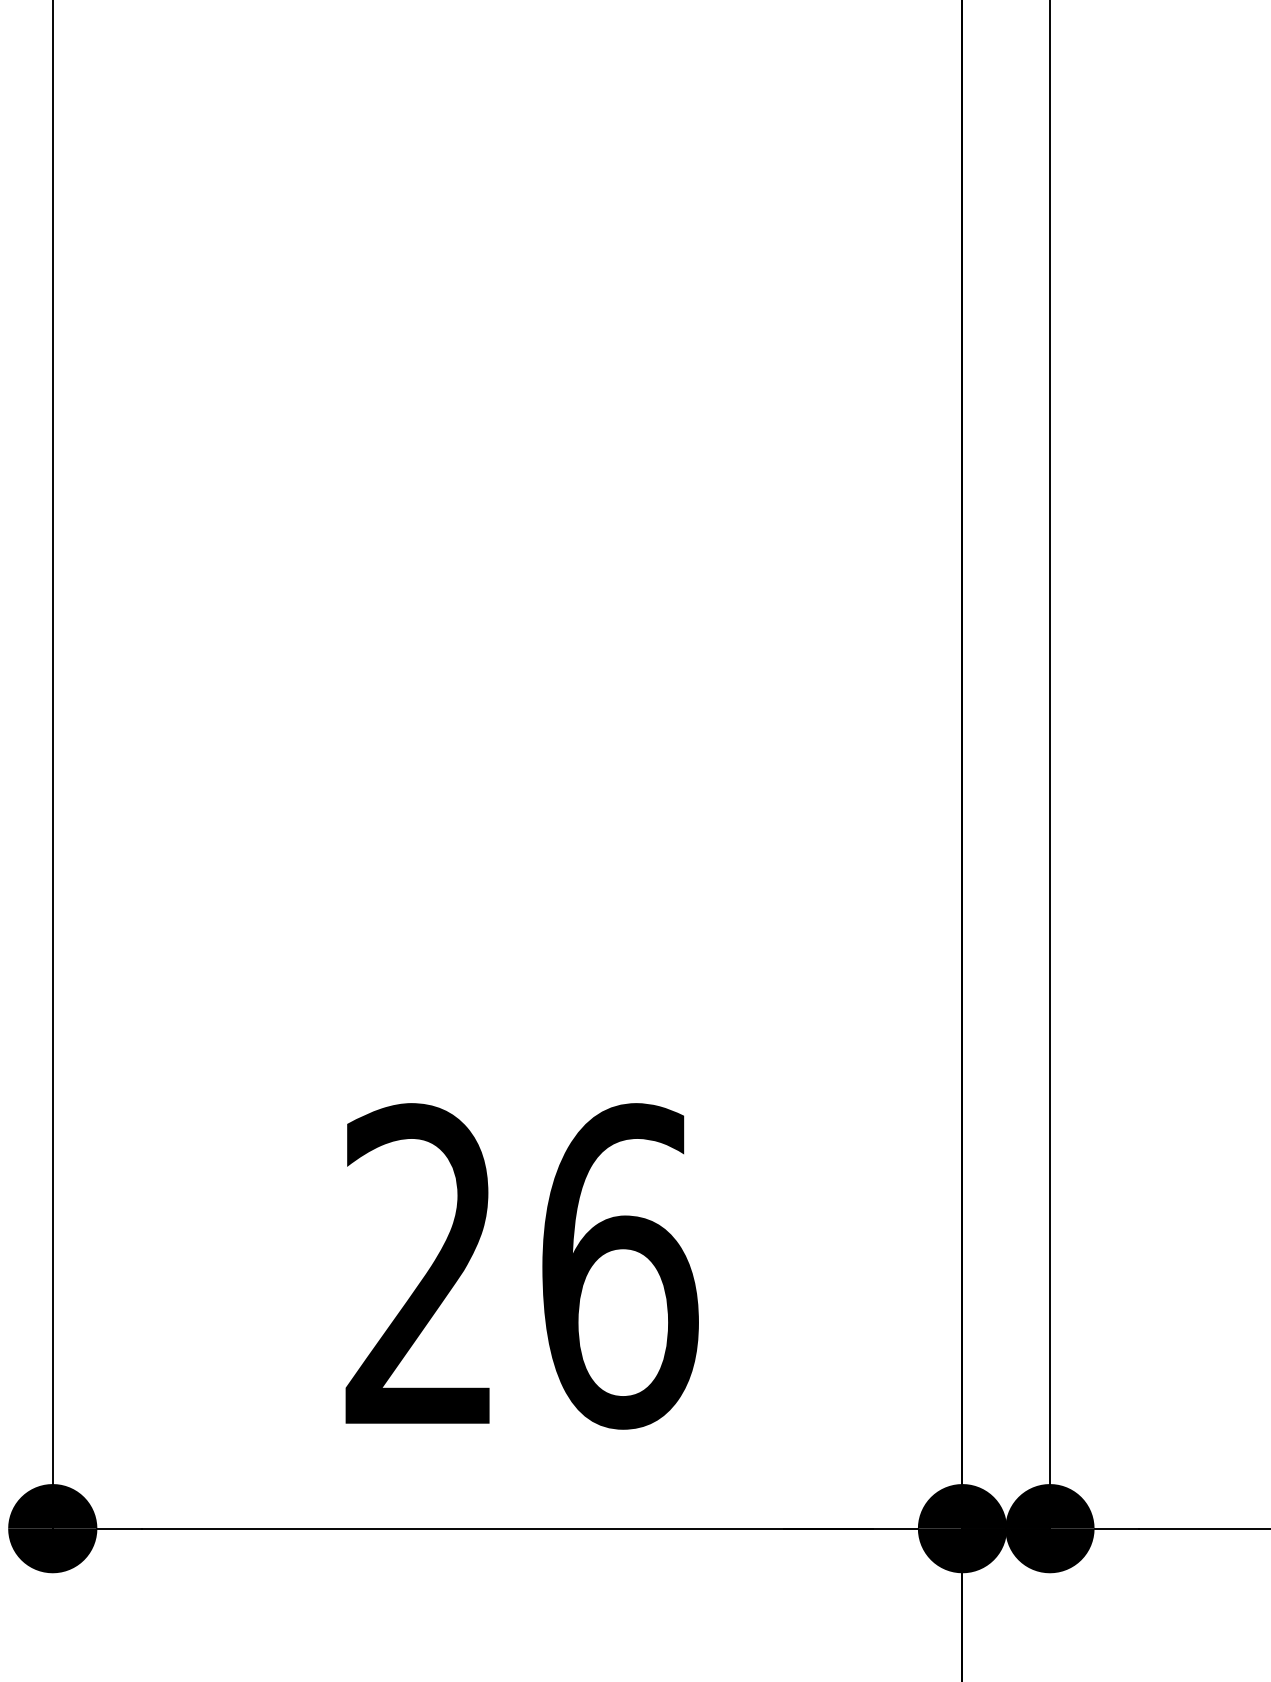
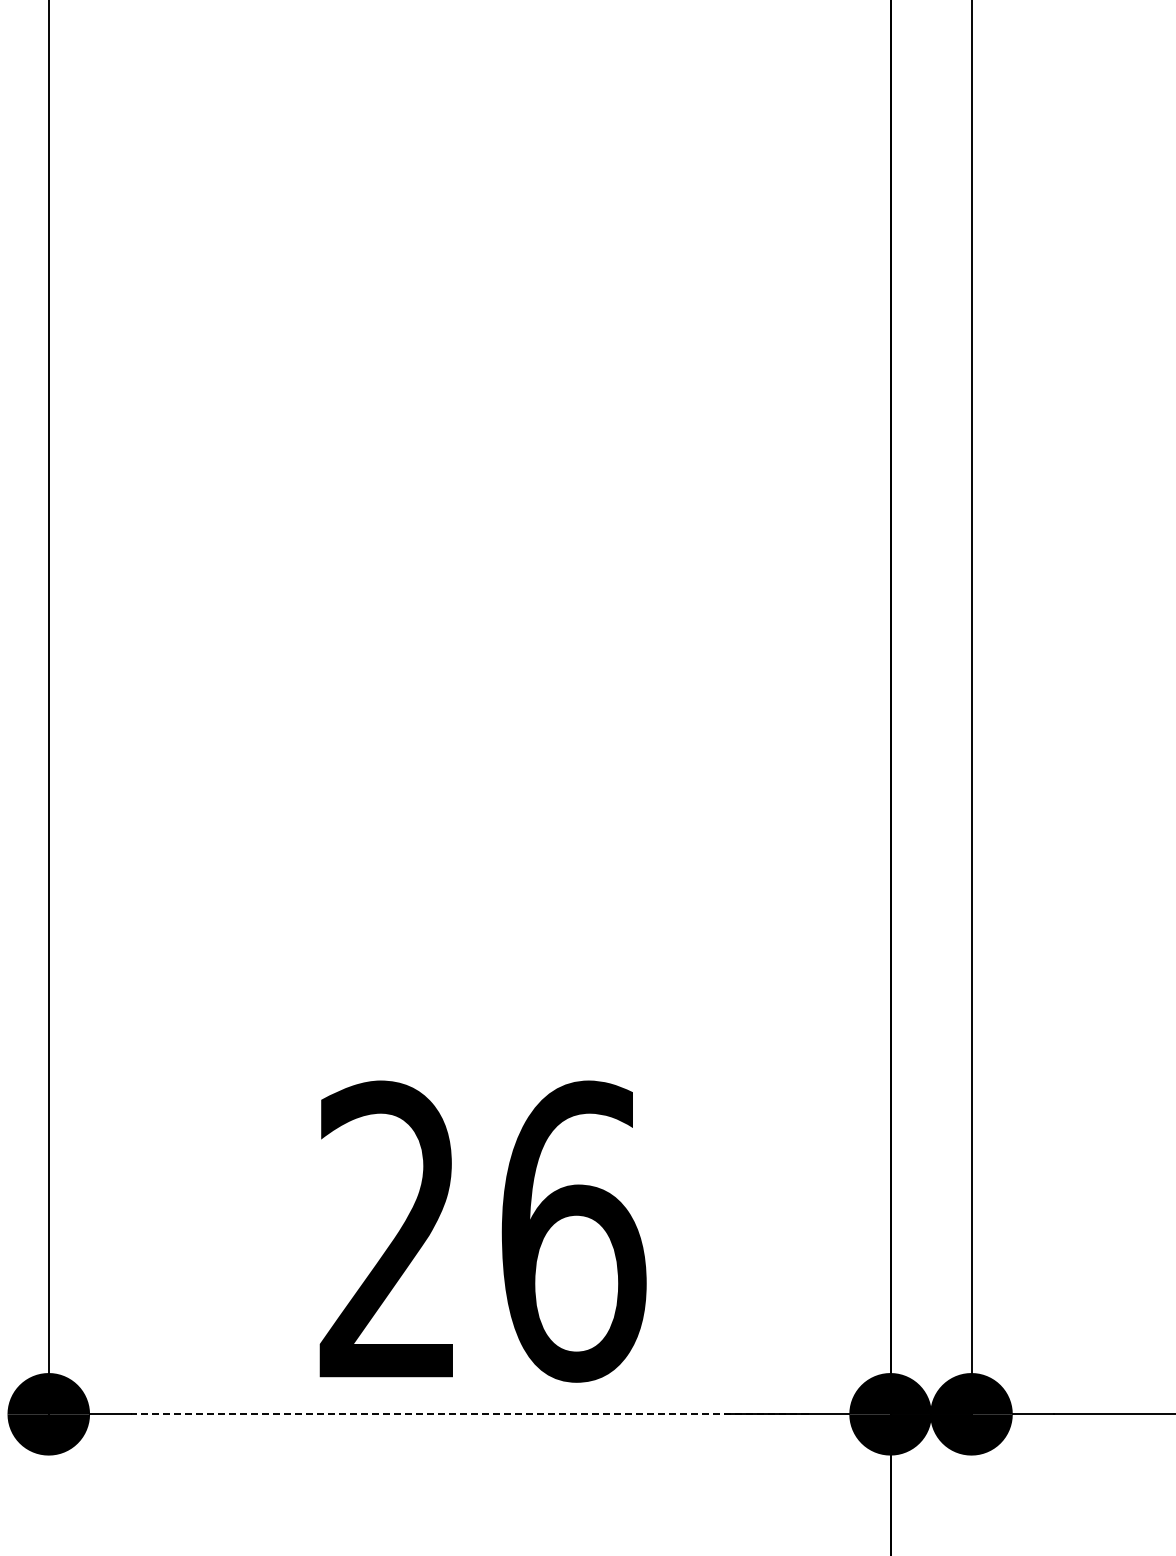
text: (521, 1266) -> (482, 1231), moved
line: (507, 1528) -> (469, 1414), solid -> dashed

